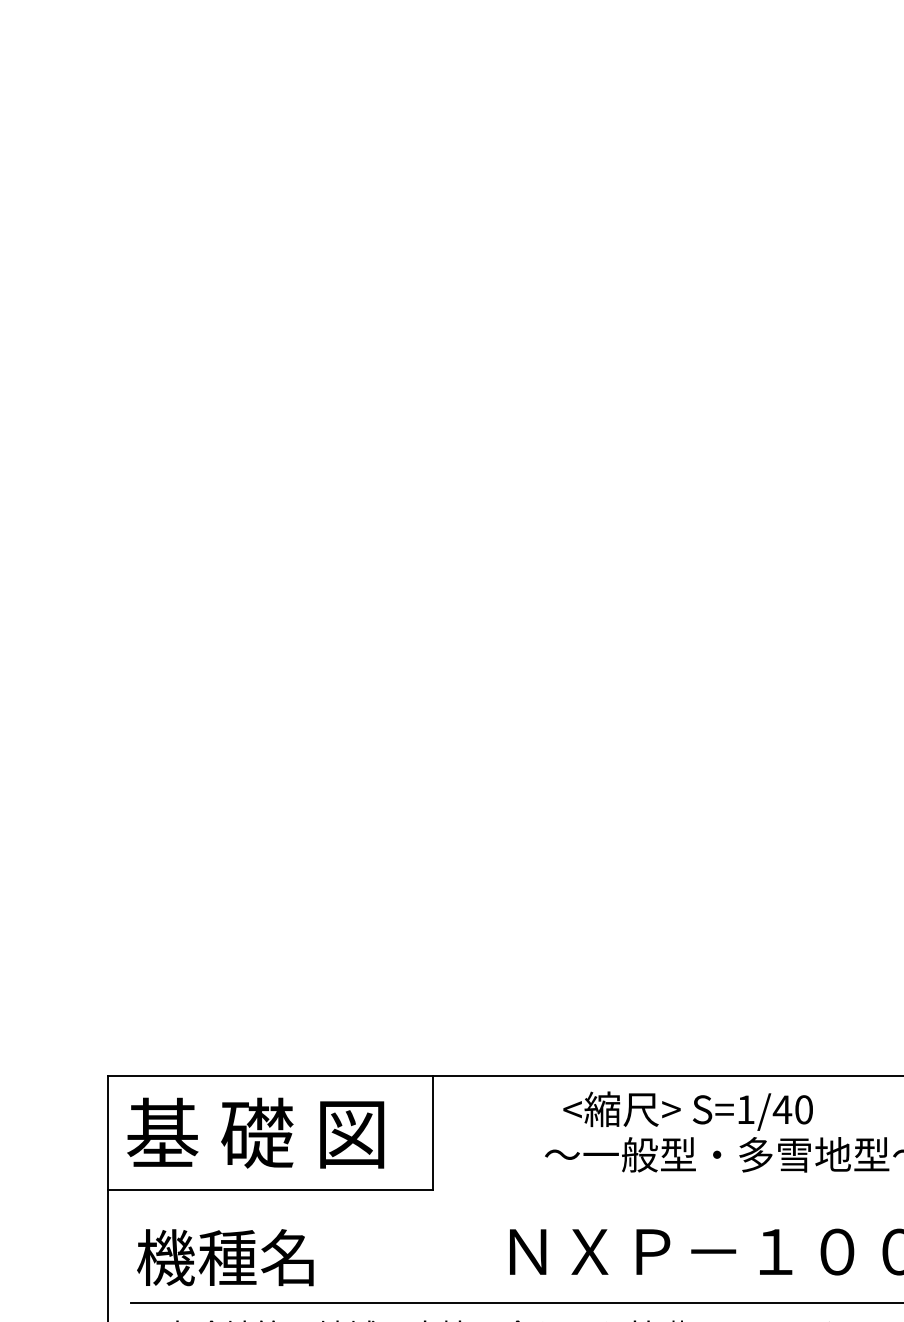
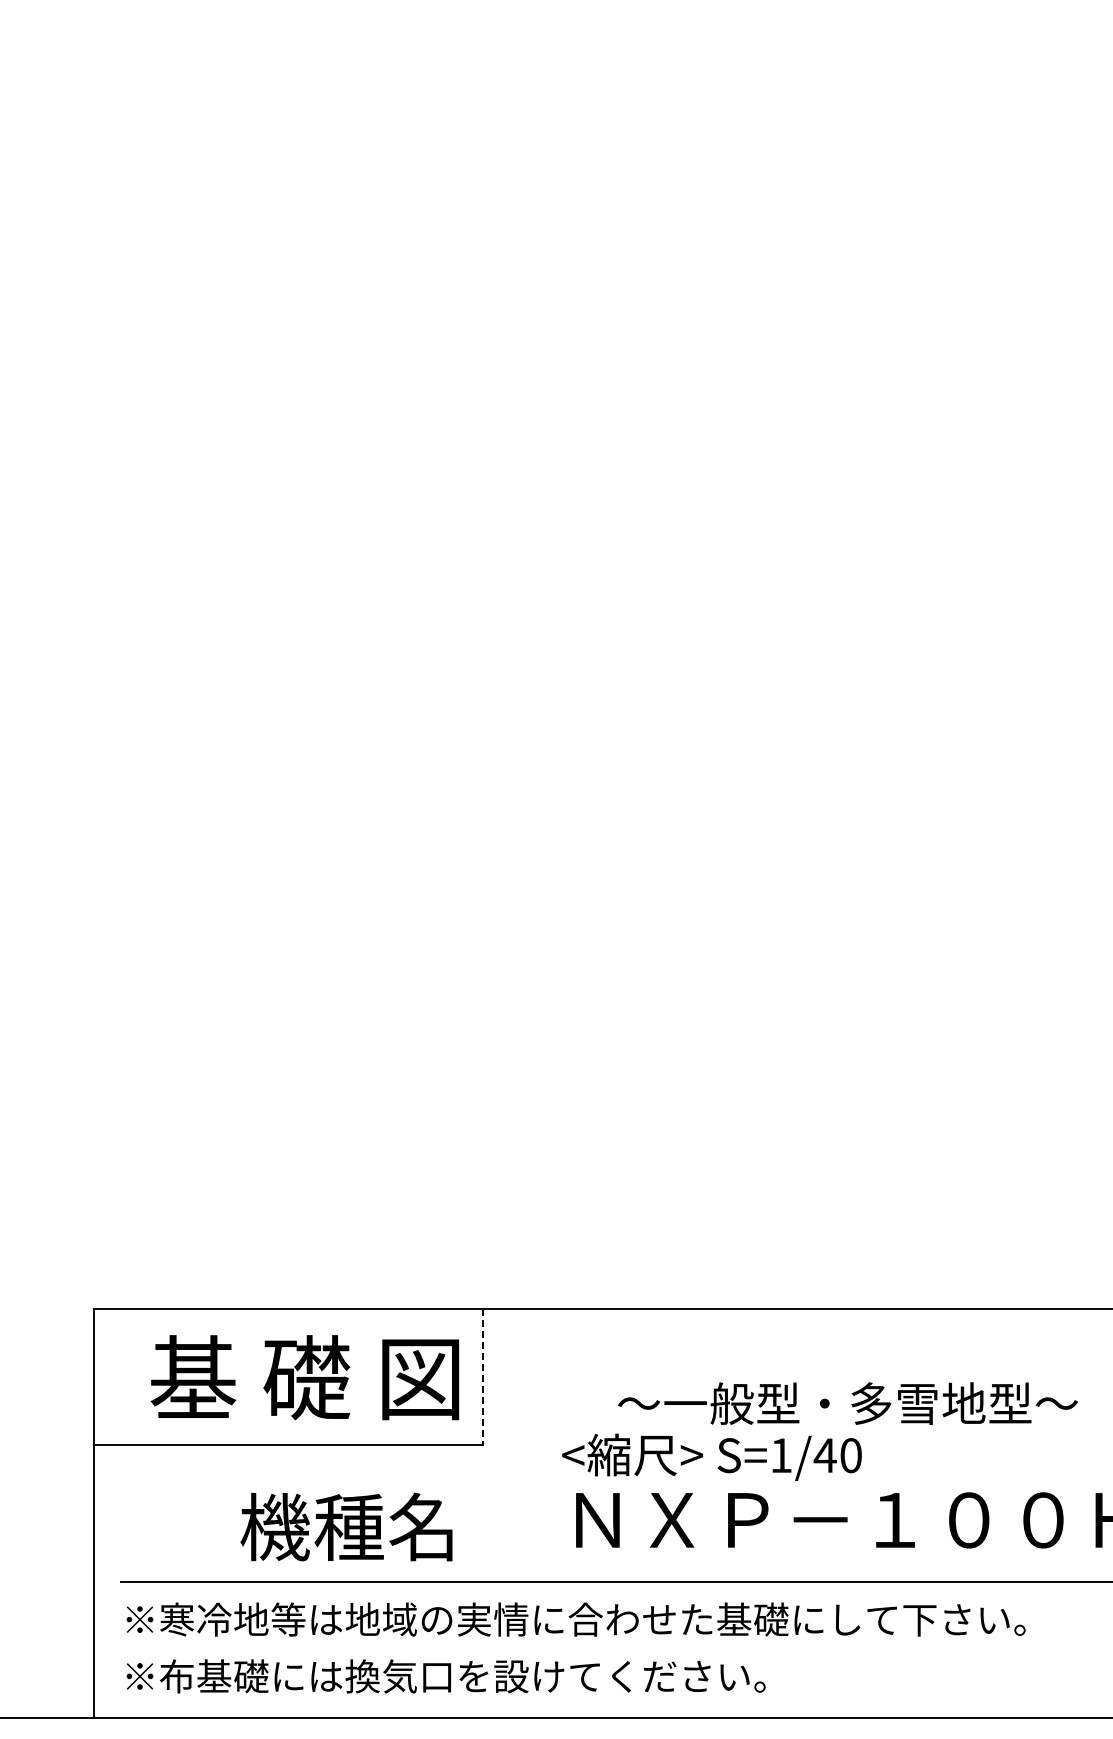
text: (687, 1110) -> (711, 1456), moved
text: (255, 1133) -> (304, 1377), moved
line: (432, 1133) -> (483, 1377), solid -> dashed
text: (225, 1257) -> (346, 1526), moved

